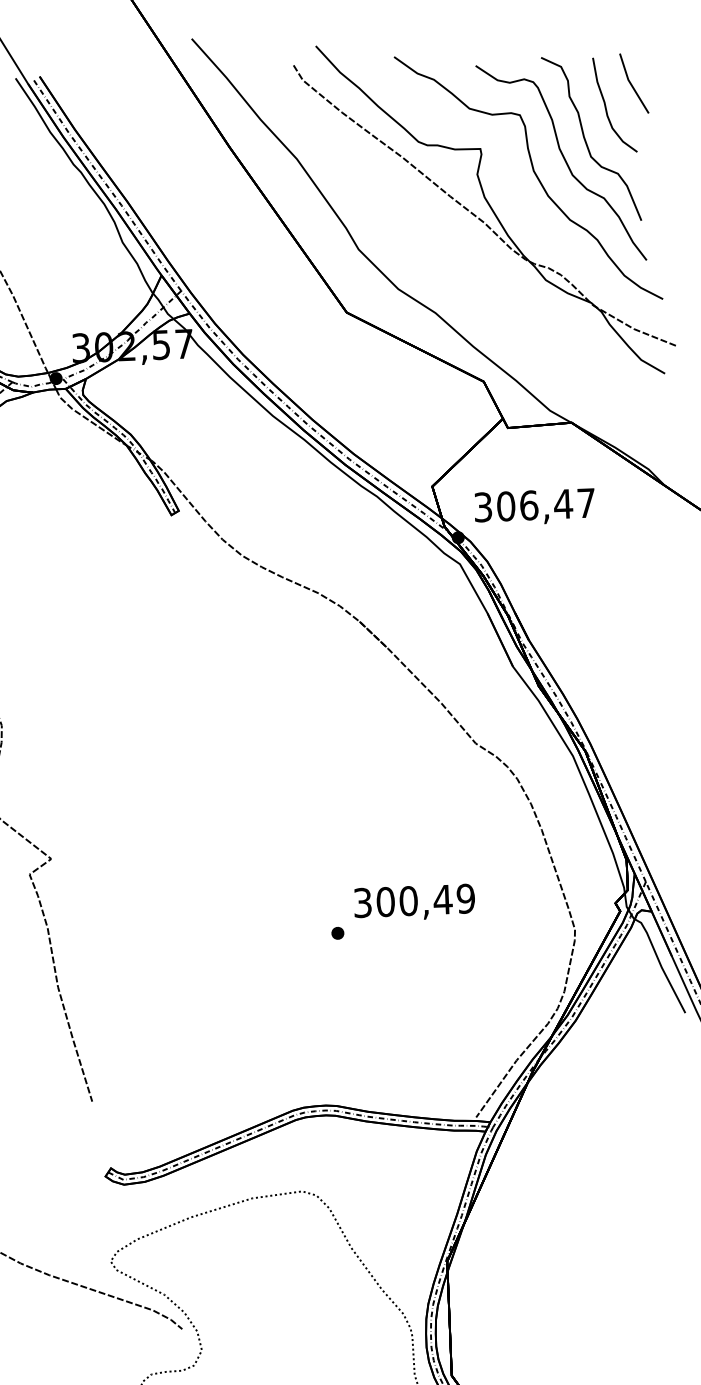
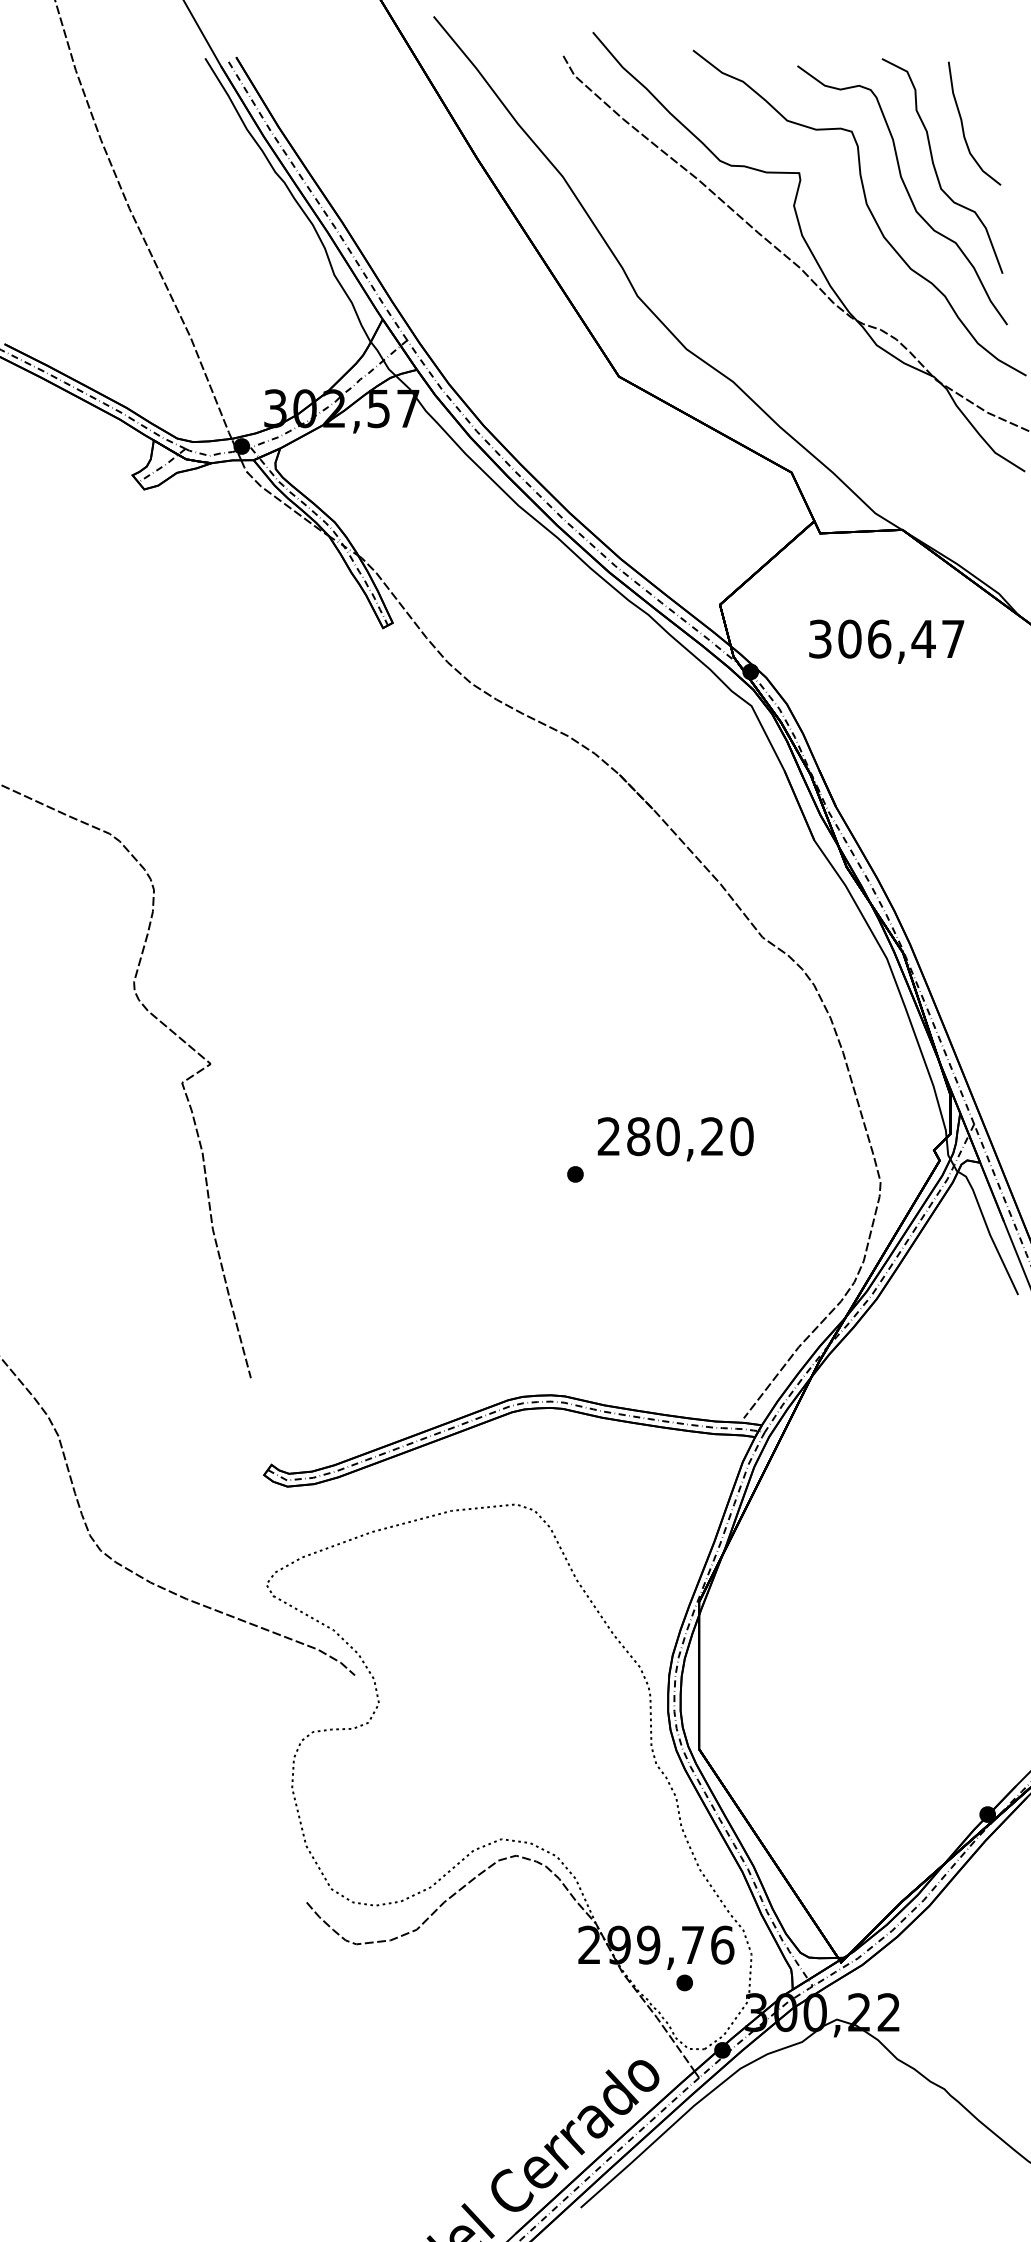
line: (631, 84) -> (997, 97), removed
text: (534, 507) -> (886, 641), moved
text: (414, 900) -> (675, 1136), 300,49 -> 280,20

